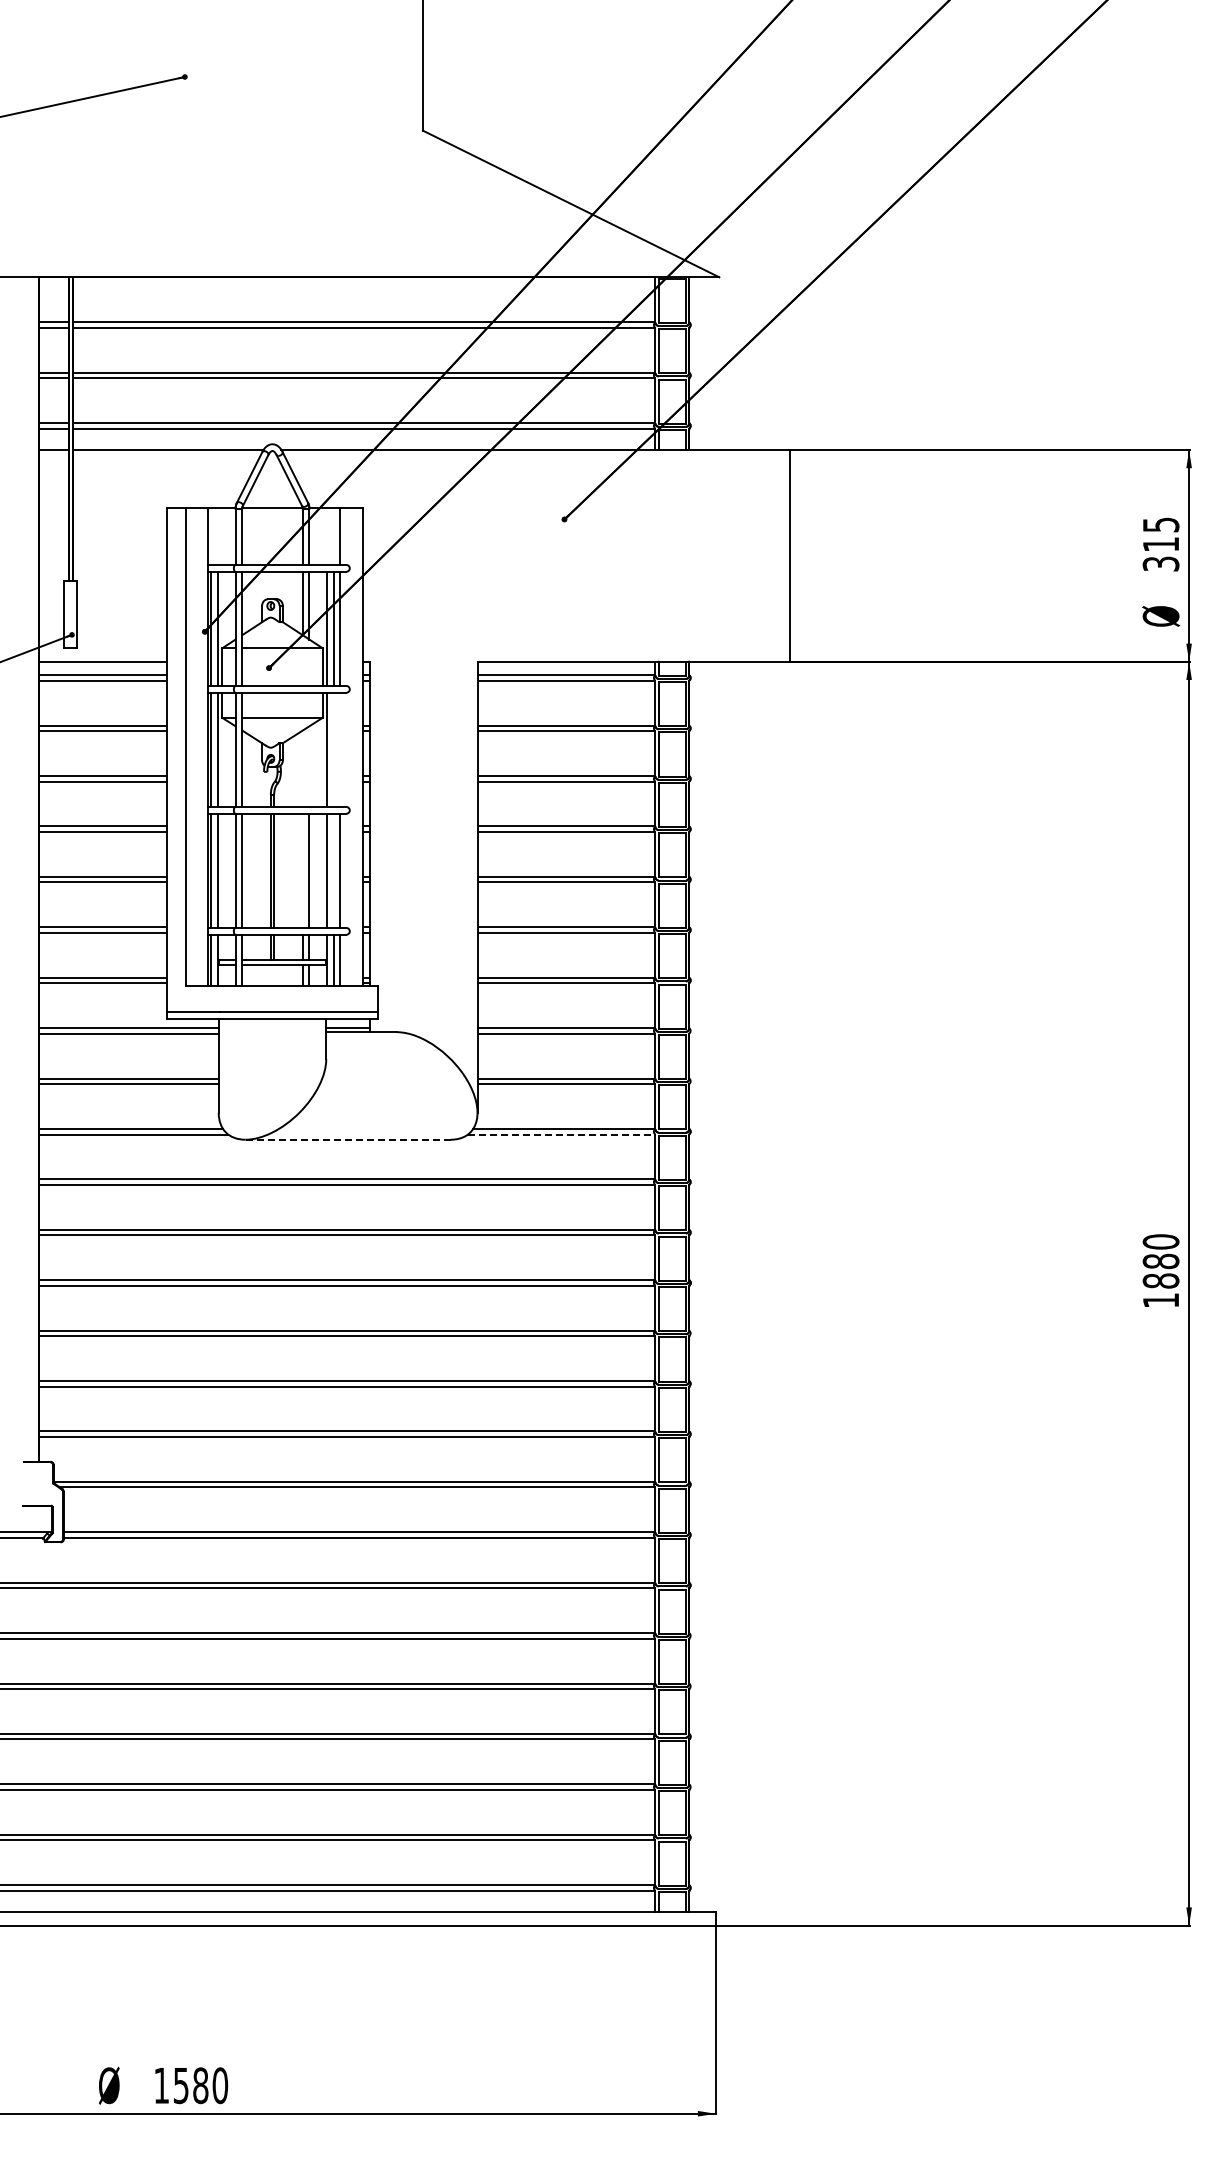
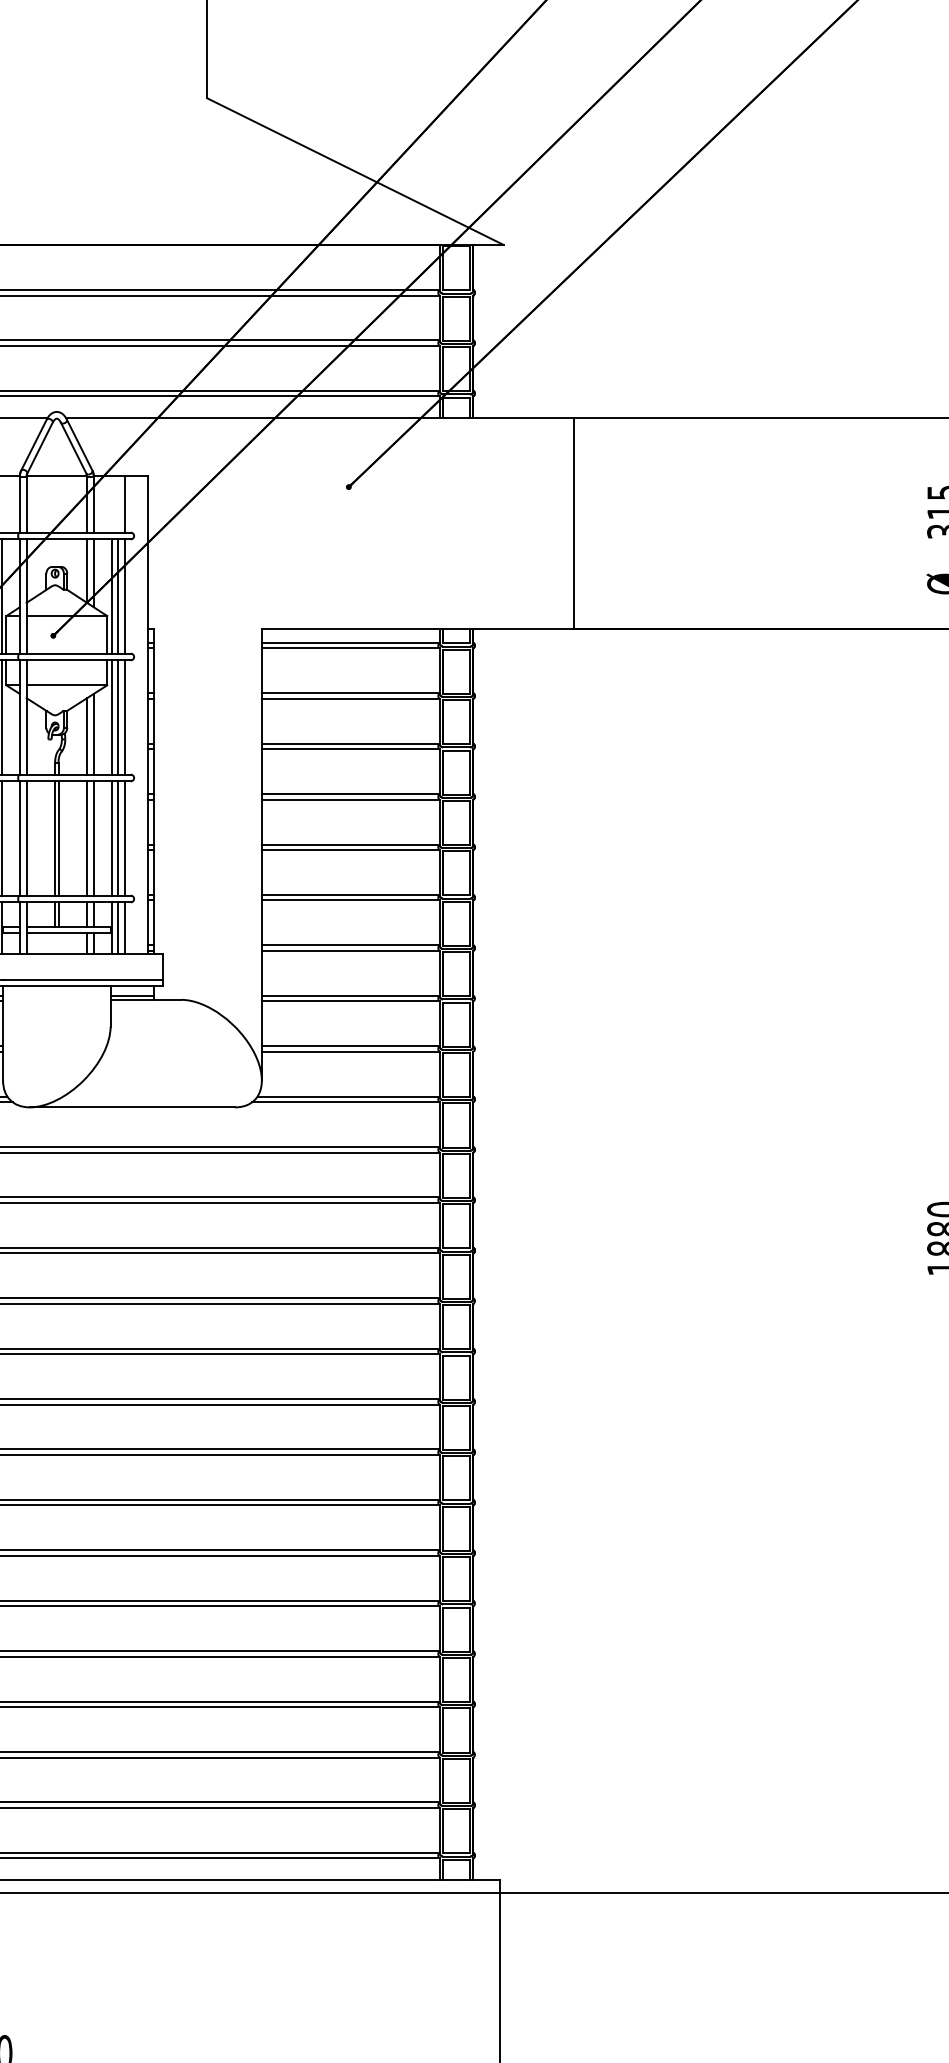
line: (334, 749) -> (118, 717), added
line: (340, 749) -> (124, 717), added
line: (309, 766) -> (93, 734), added
line: (302, 768) -> (86, 736), added
line: (302, 870) -> (86, 838), added
line: (334, 870) -> (118, 838), added
line: (561, 1134) -> (345, 1102), dashed -> solid
line: (348, 1139) -> (132, 1107), dashed -> solid

